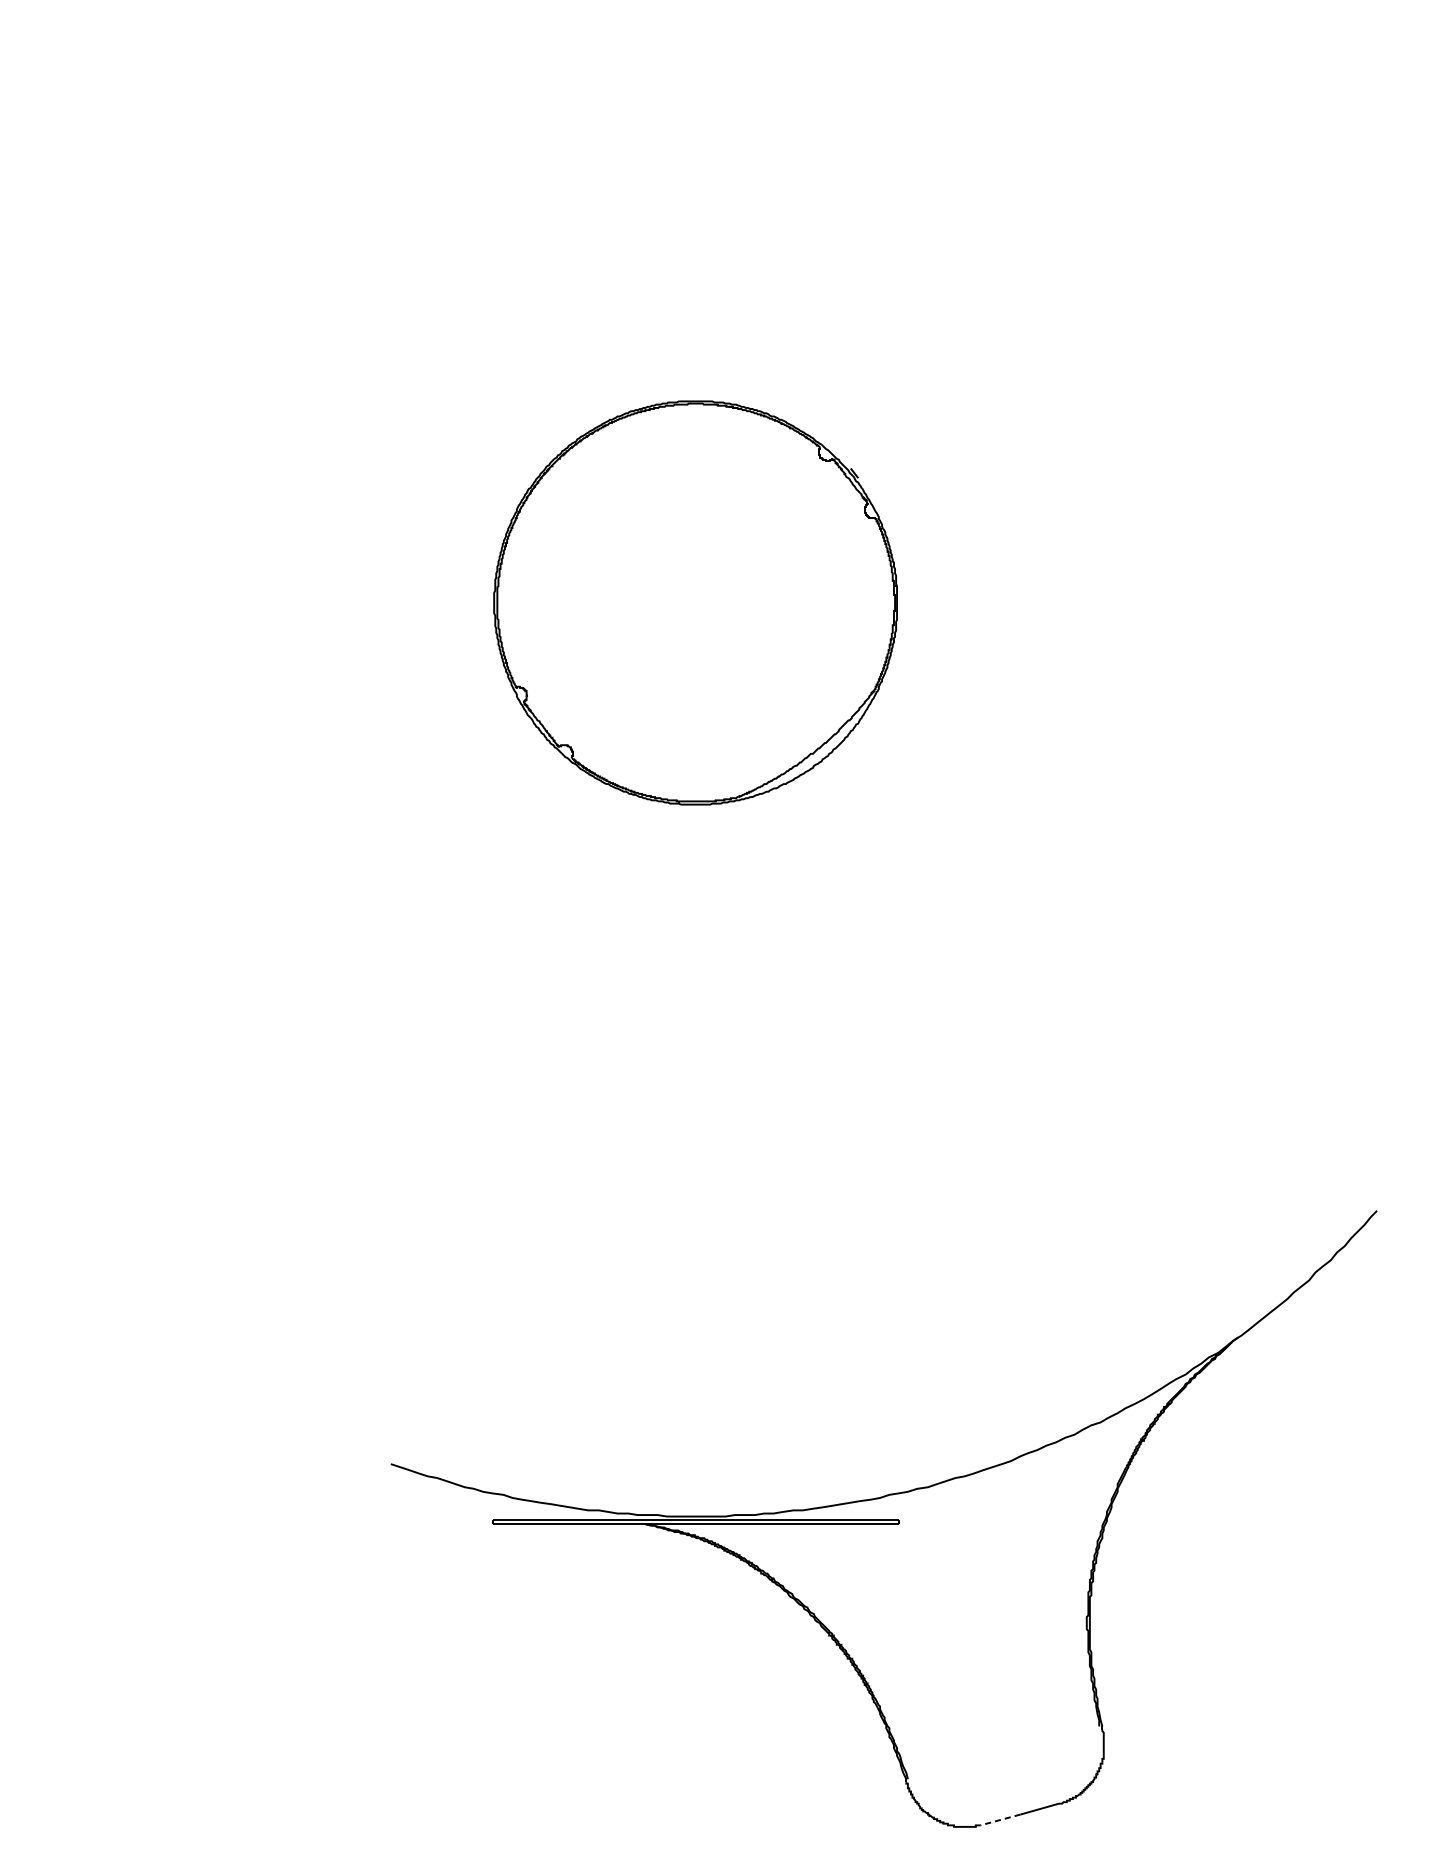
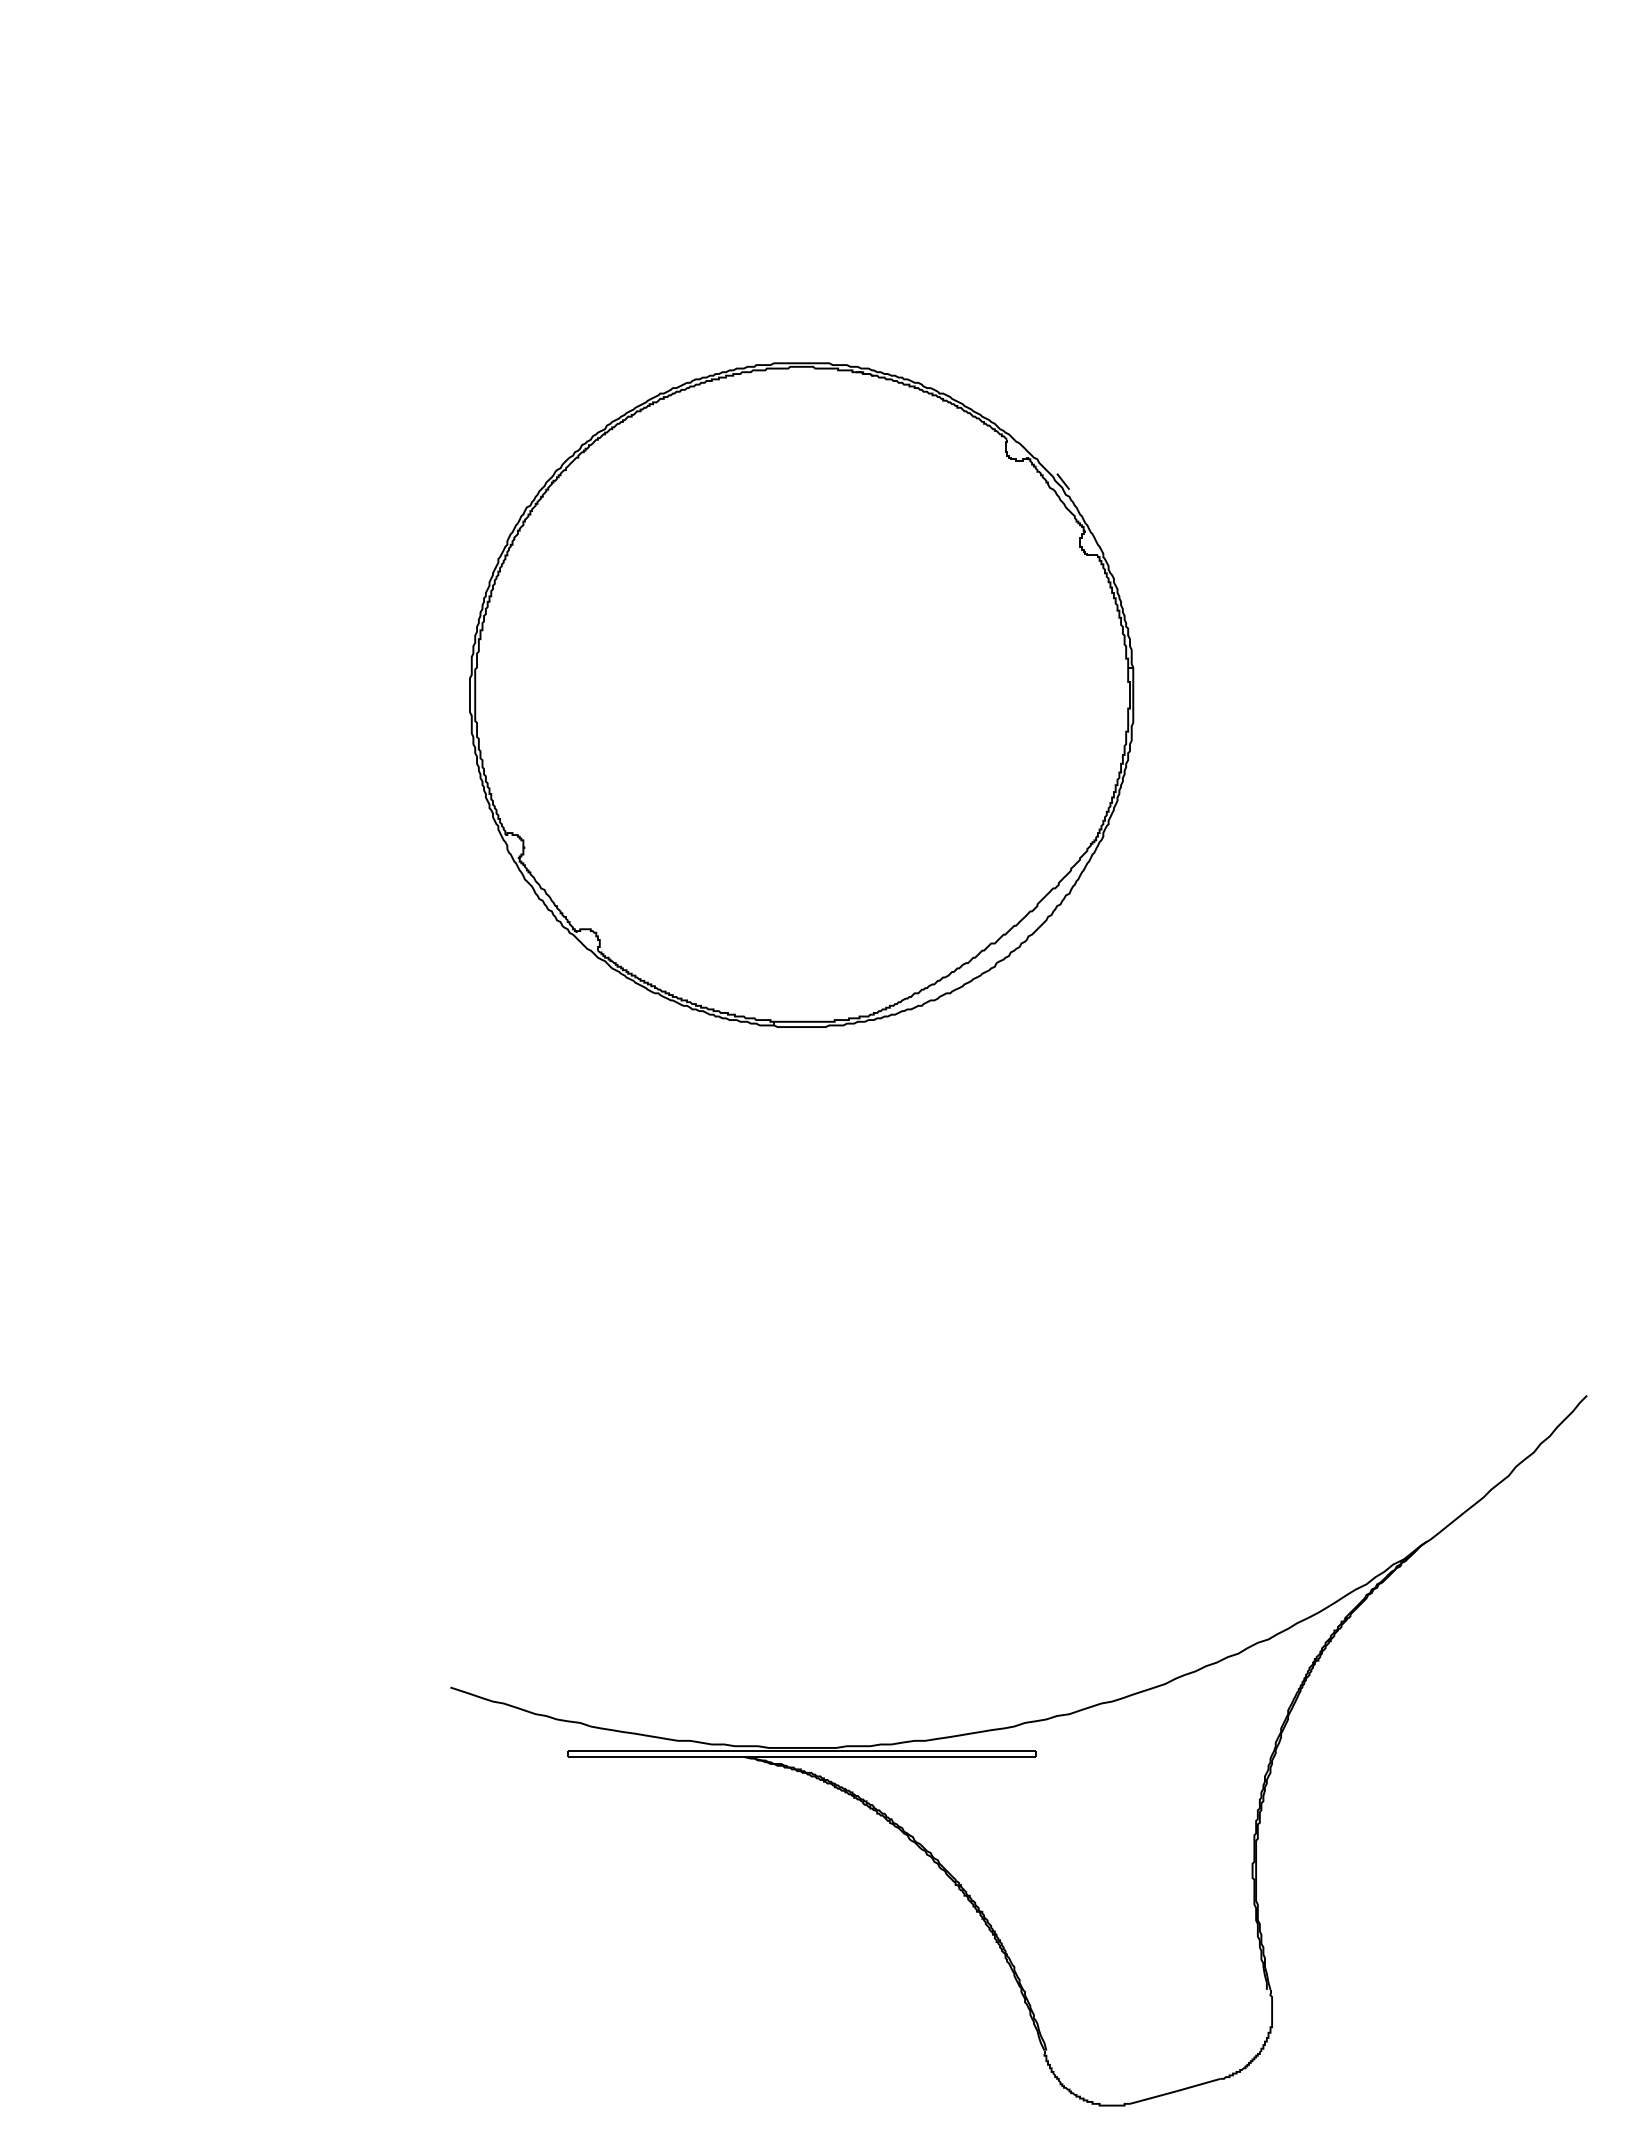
part: (695, 602) -> (801, 694), size x1.43
line: (1000, 1819) -> (1153, 2097), dashed -> solid

